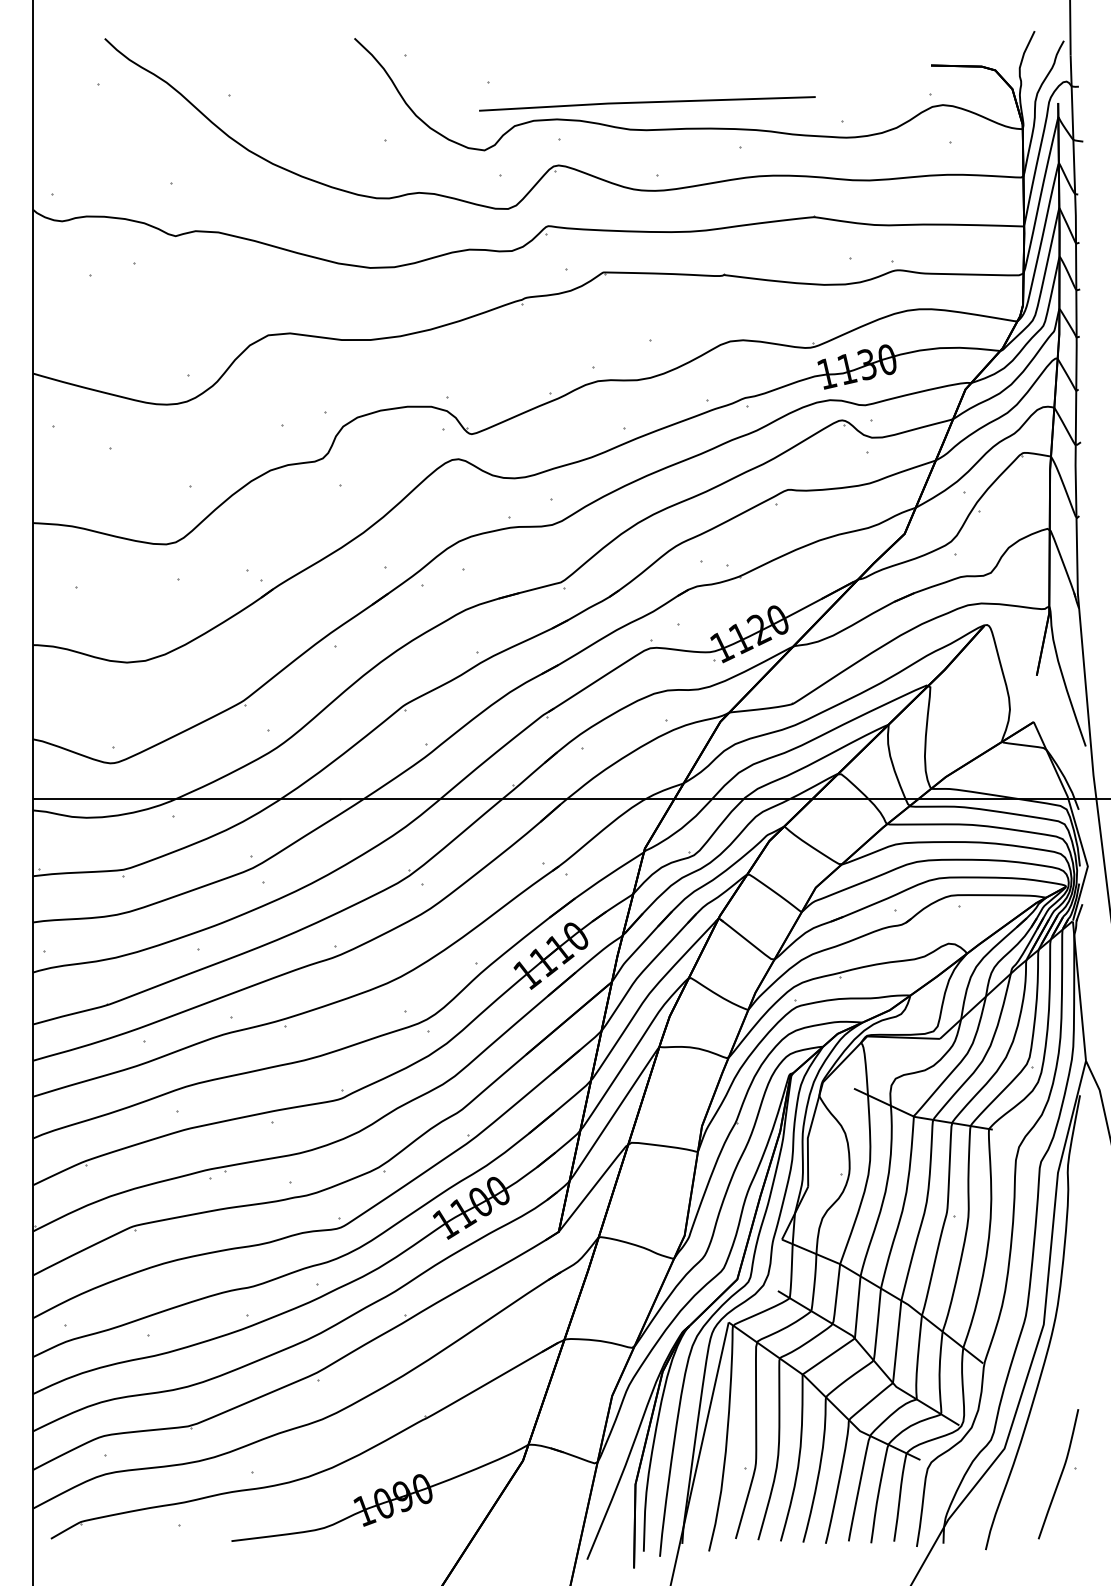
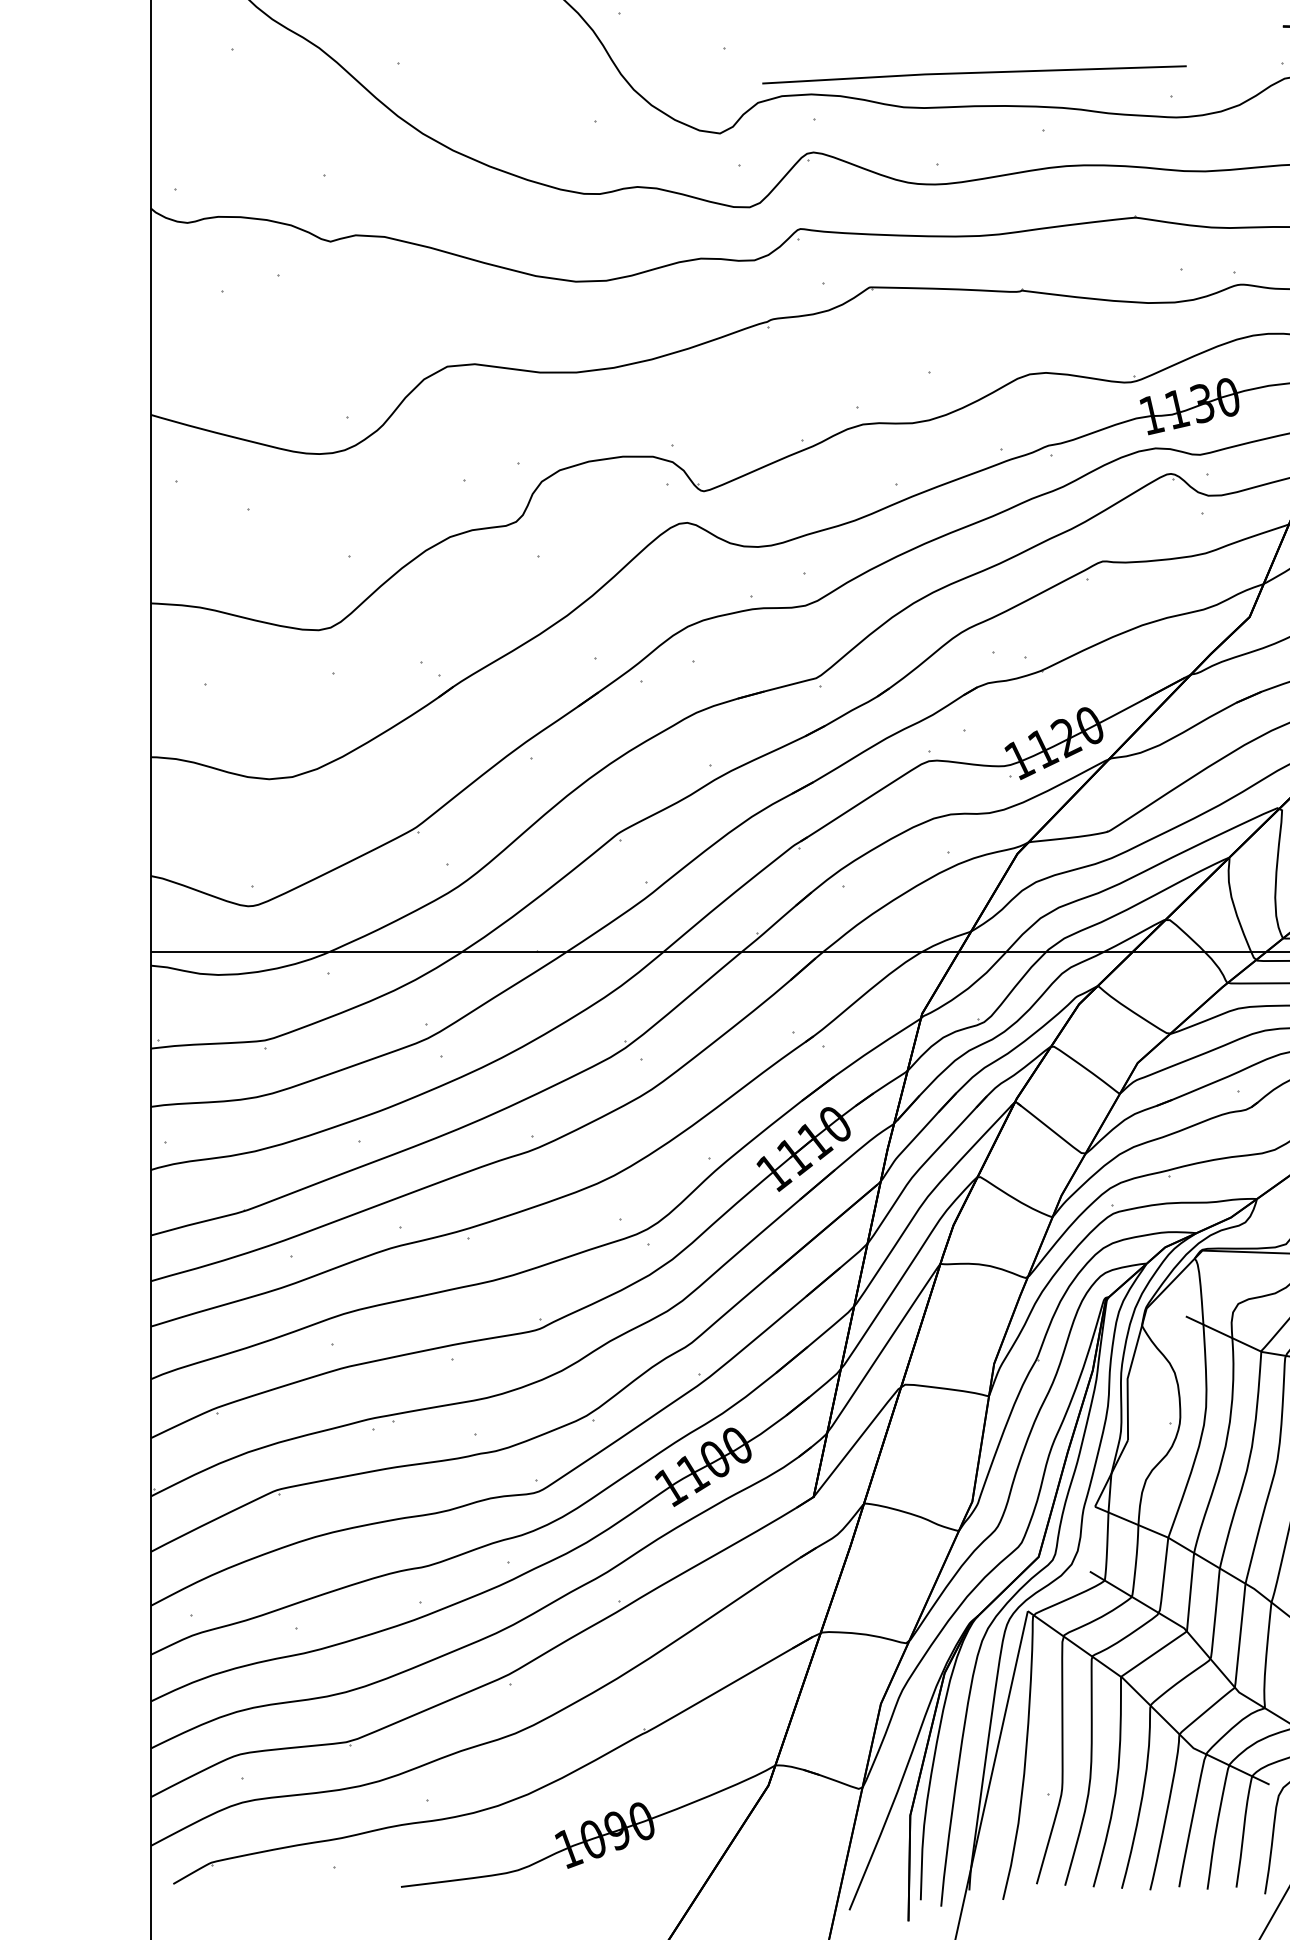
line: (647, 103) -> (974, 74), moved

